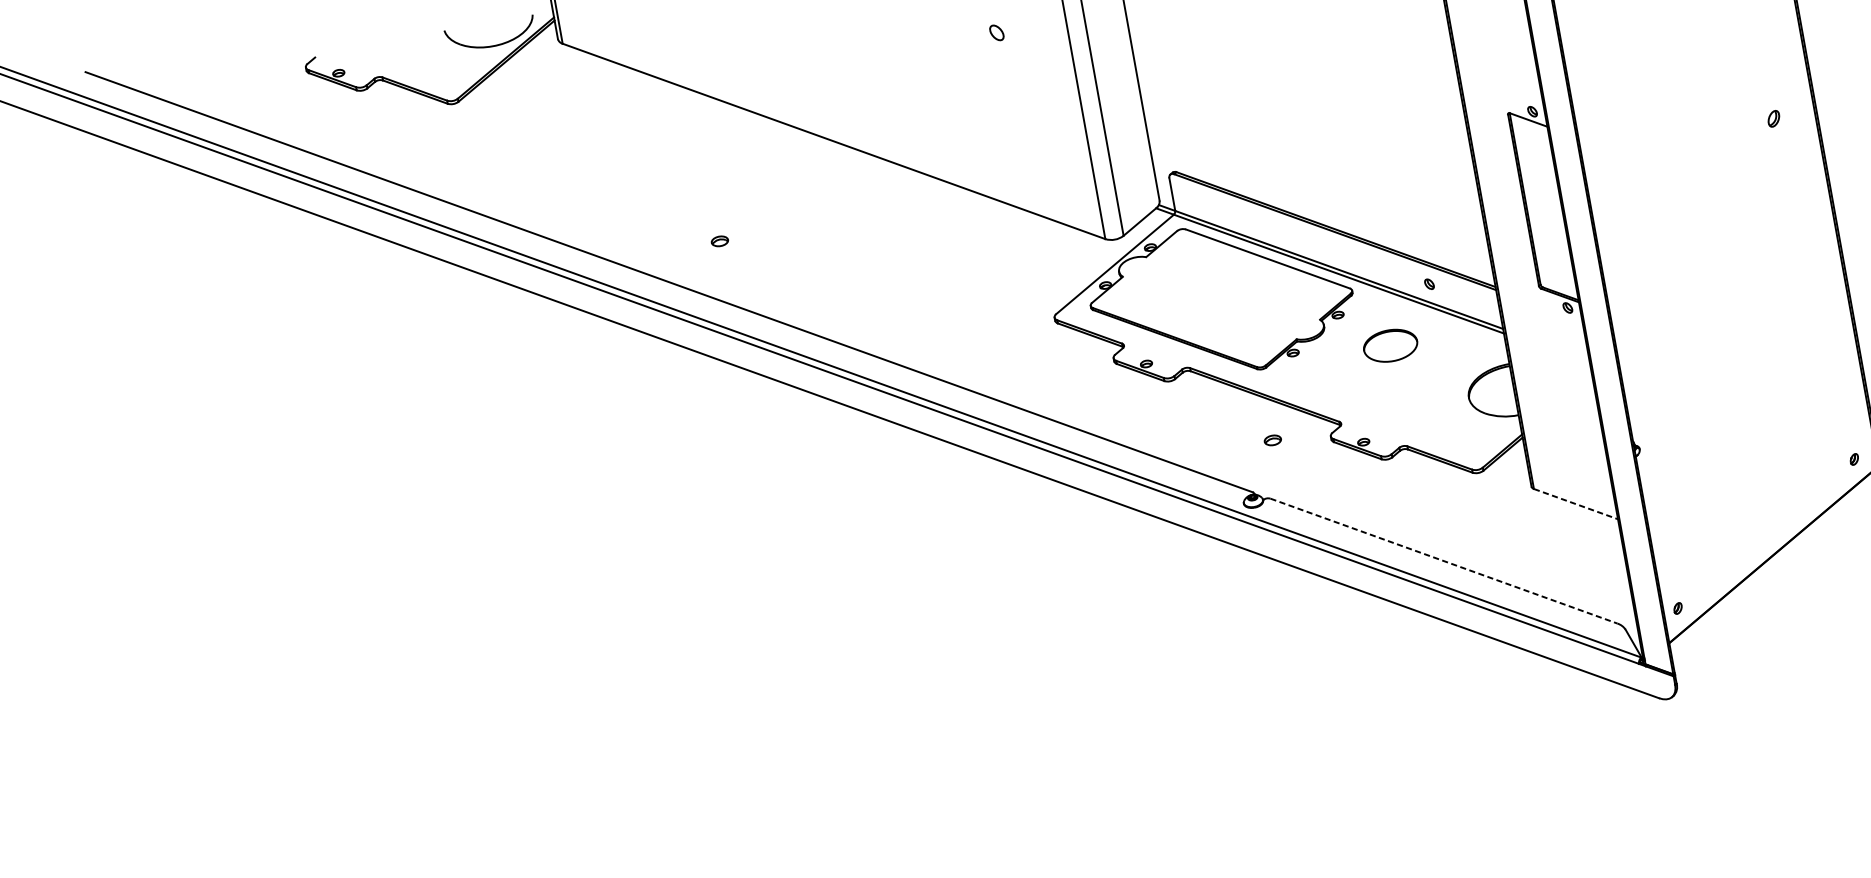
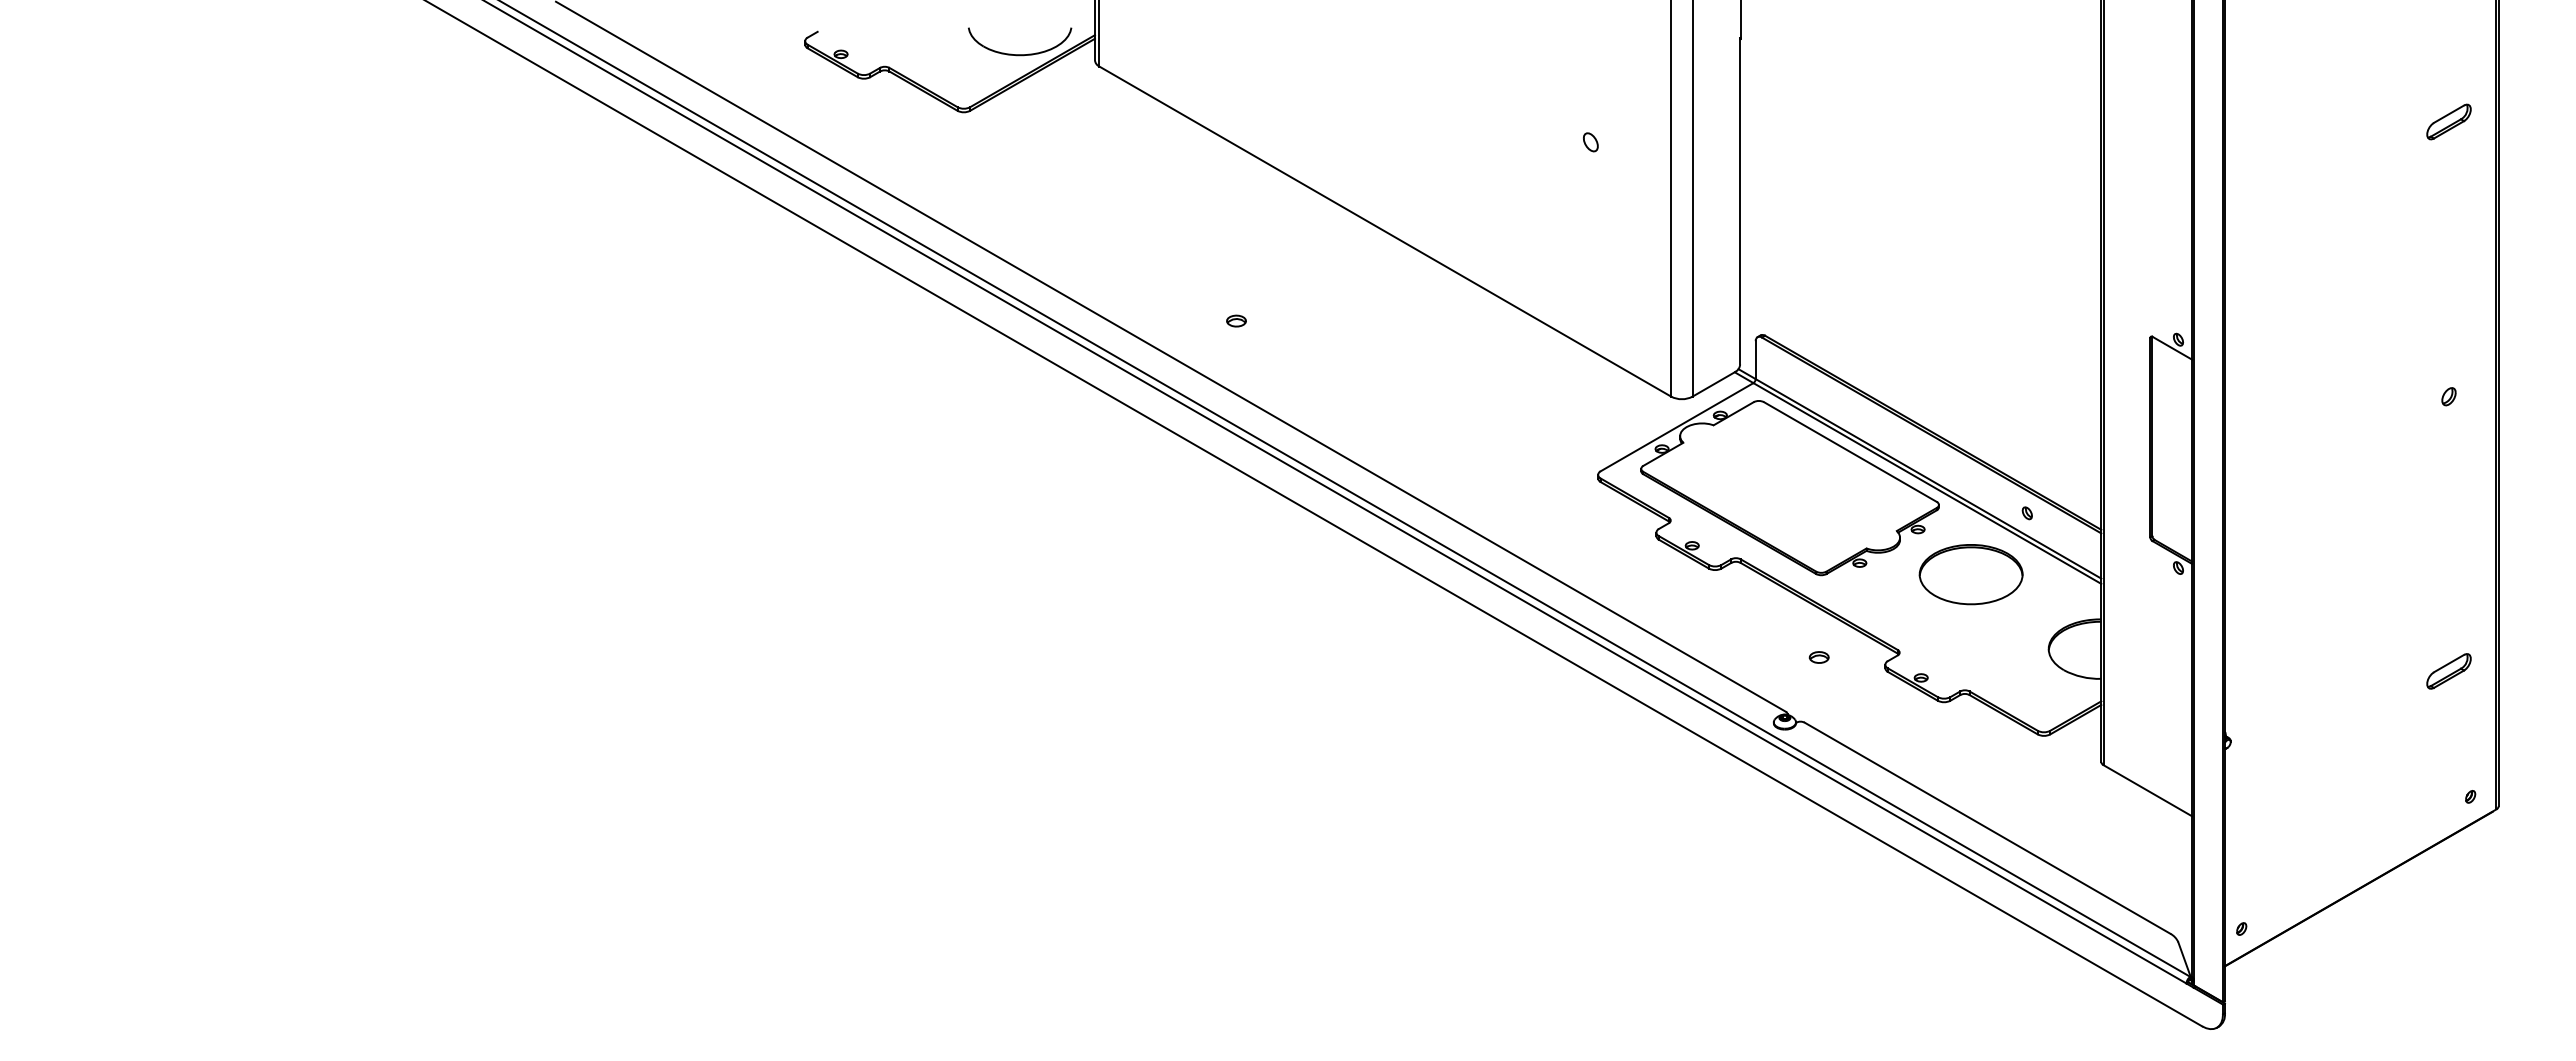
part: (1390, 345) -> (1970, 574), size x1.67
part: (1815, 355) -> (2448, 671), added
line: (1576, 504) -> (2148, 791), dashed -> solid
line: (1443, 561) -> (1987, 828), dashed -> solid

